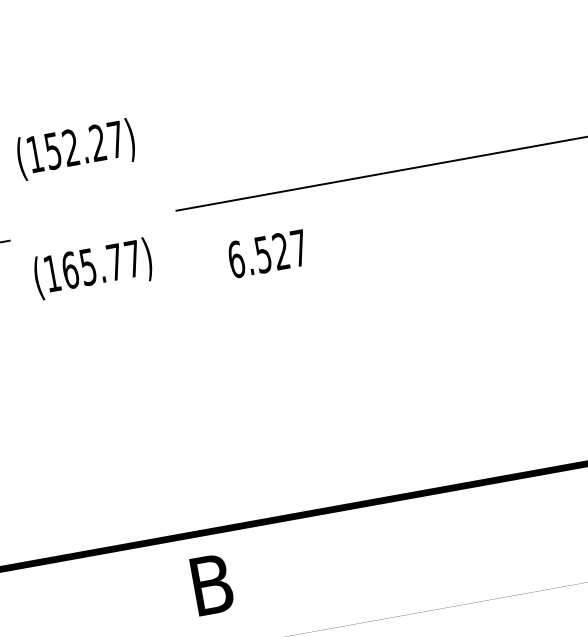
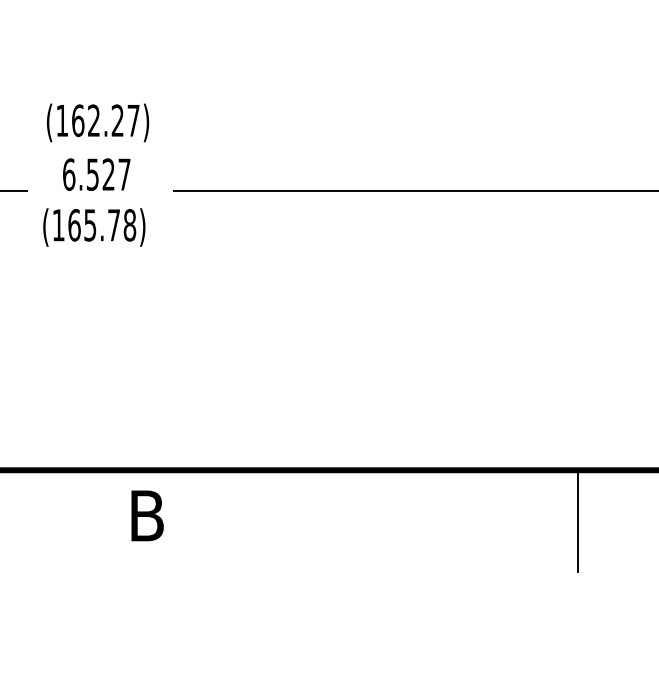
text: (53, 150) -> (78, 120), (152.27) -> (162.27)
text: (267, 253) -> (96, 174), moved
text: (132, 259) -> (129, 225), (165.77) -> (165.78)

